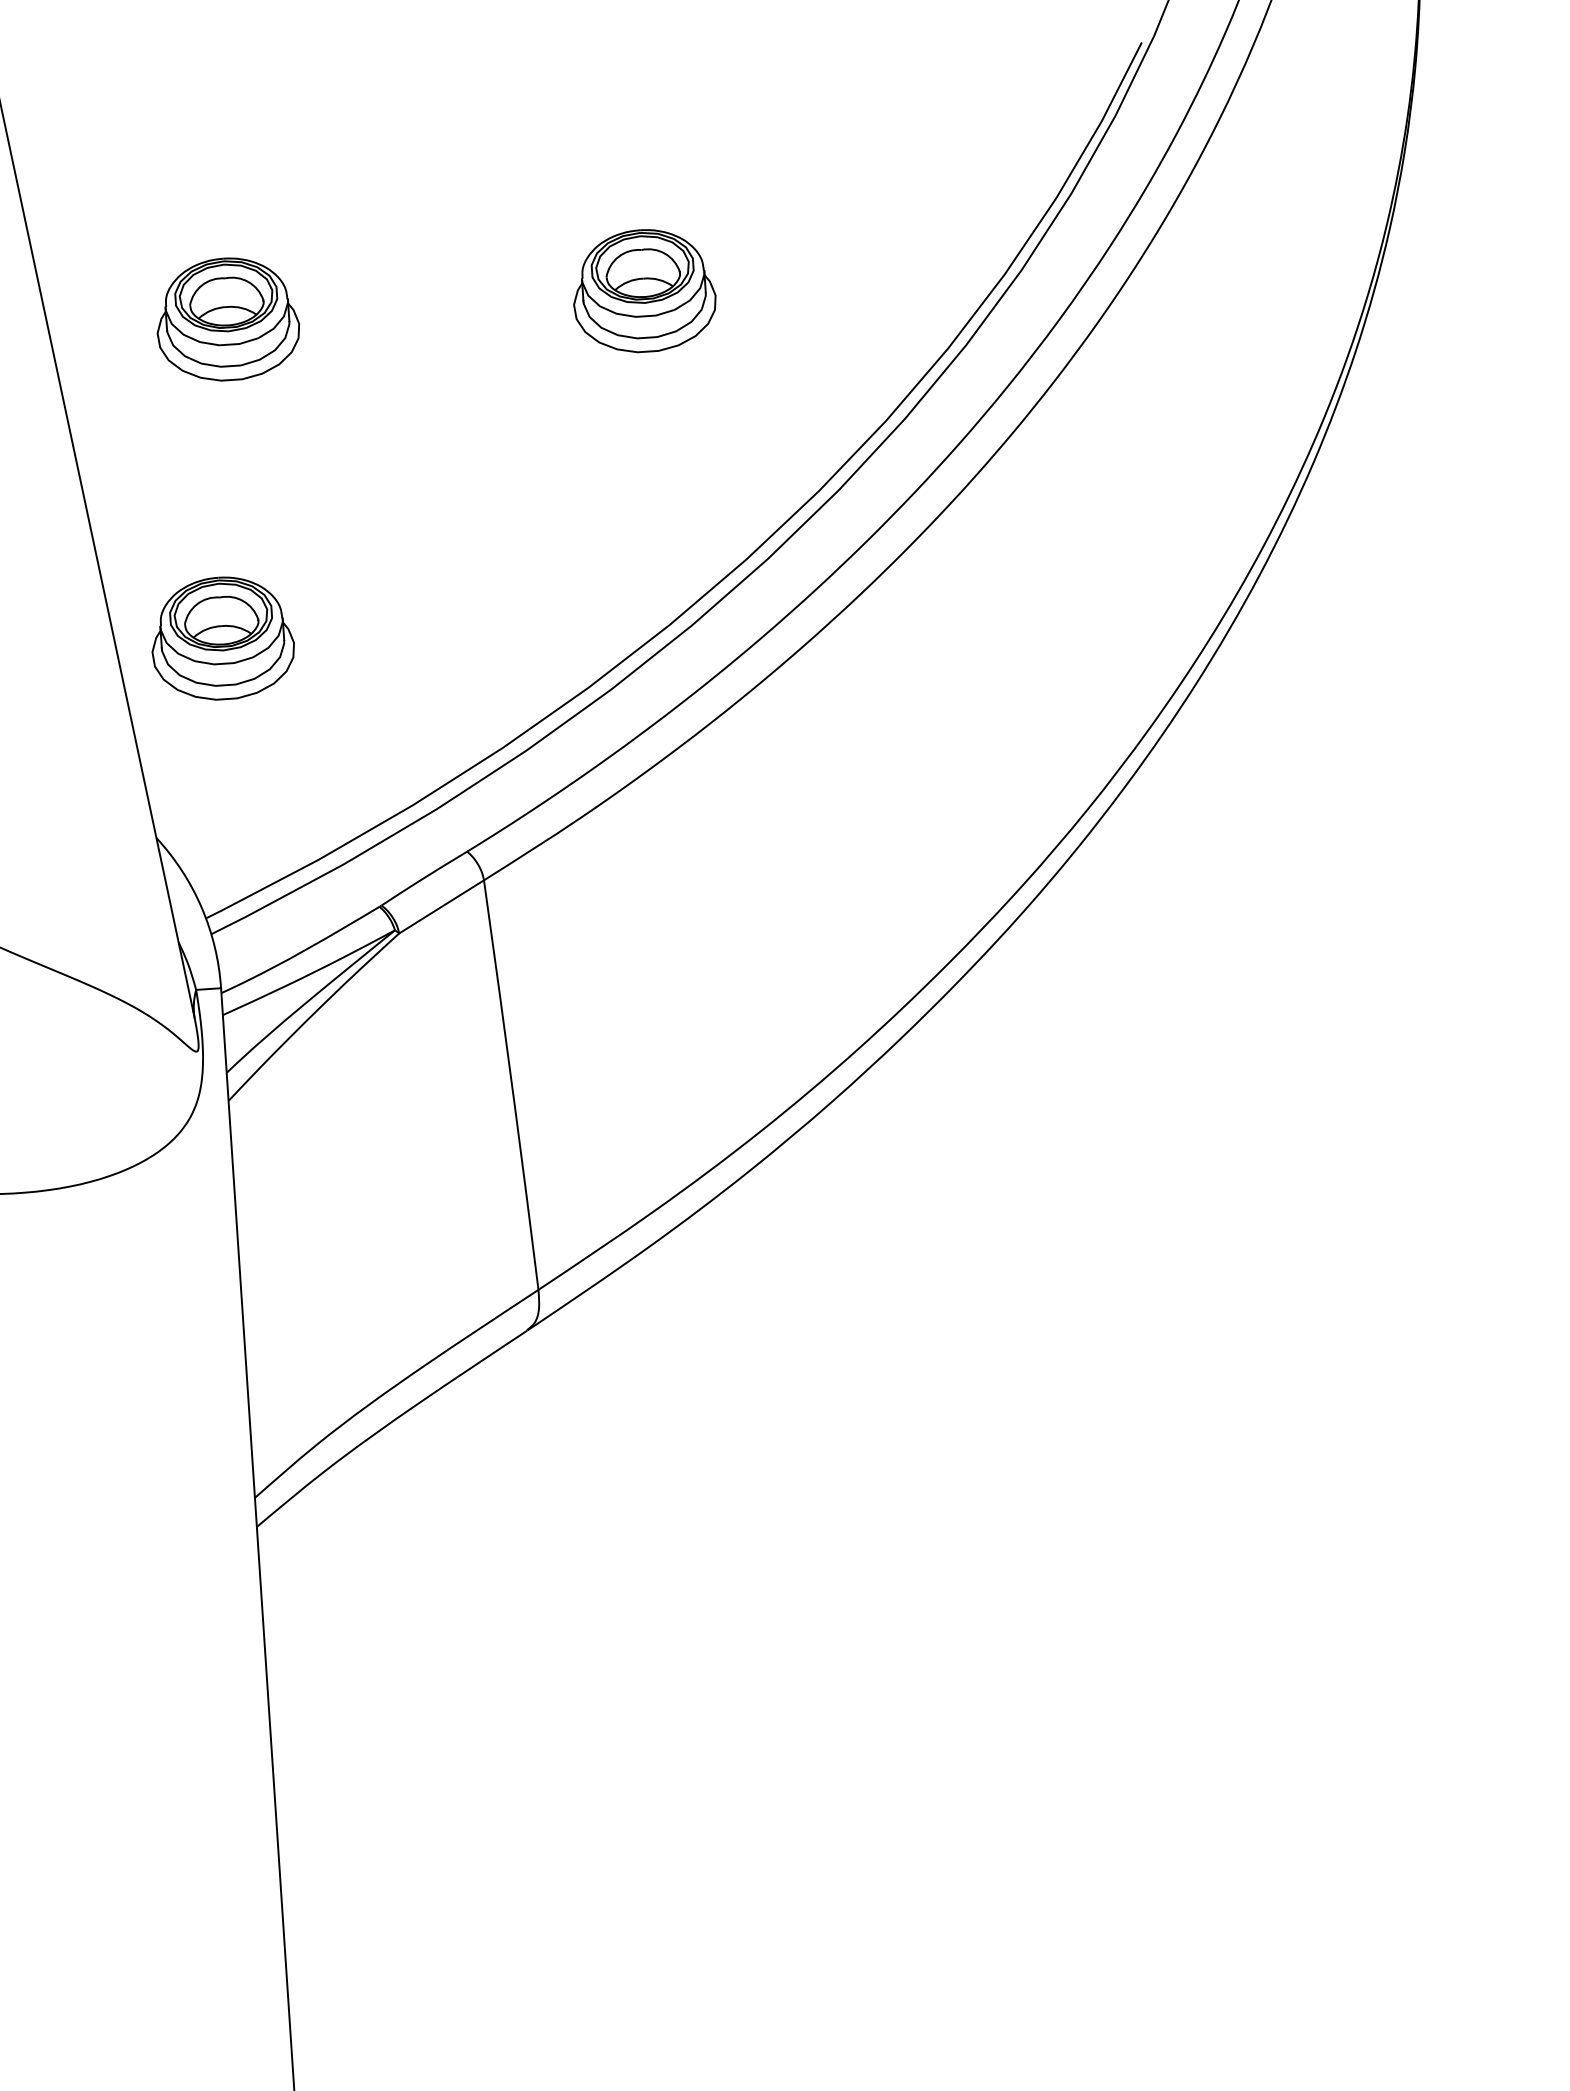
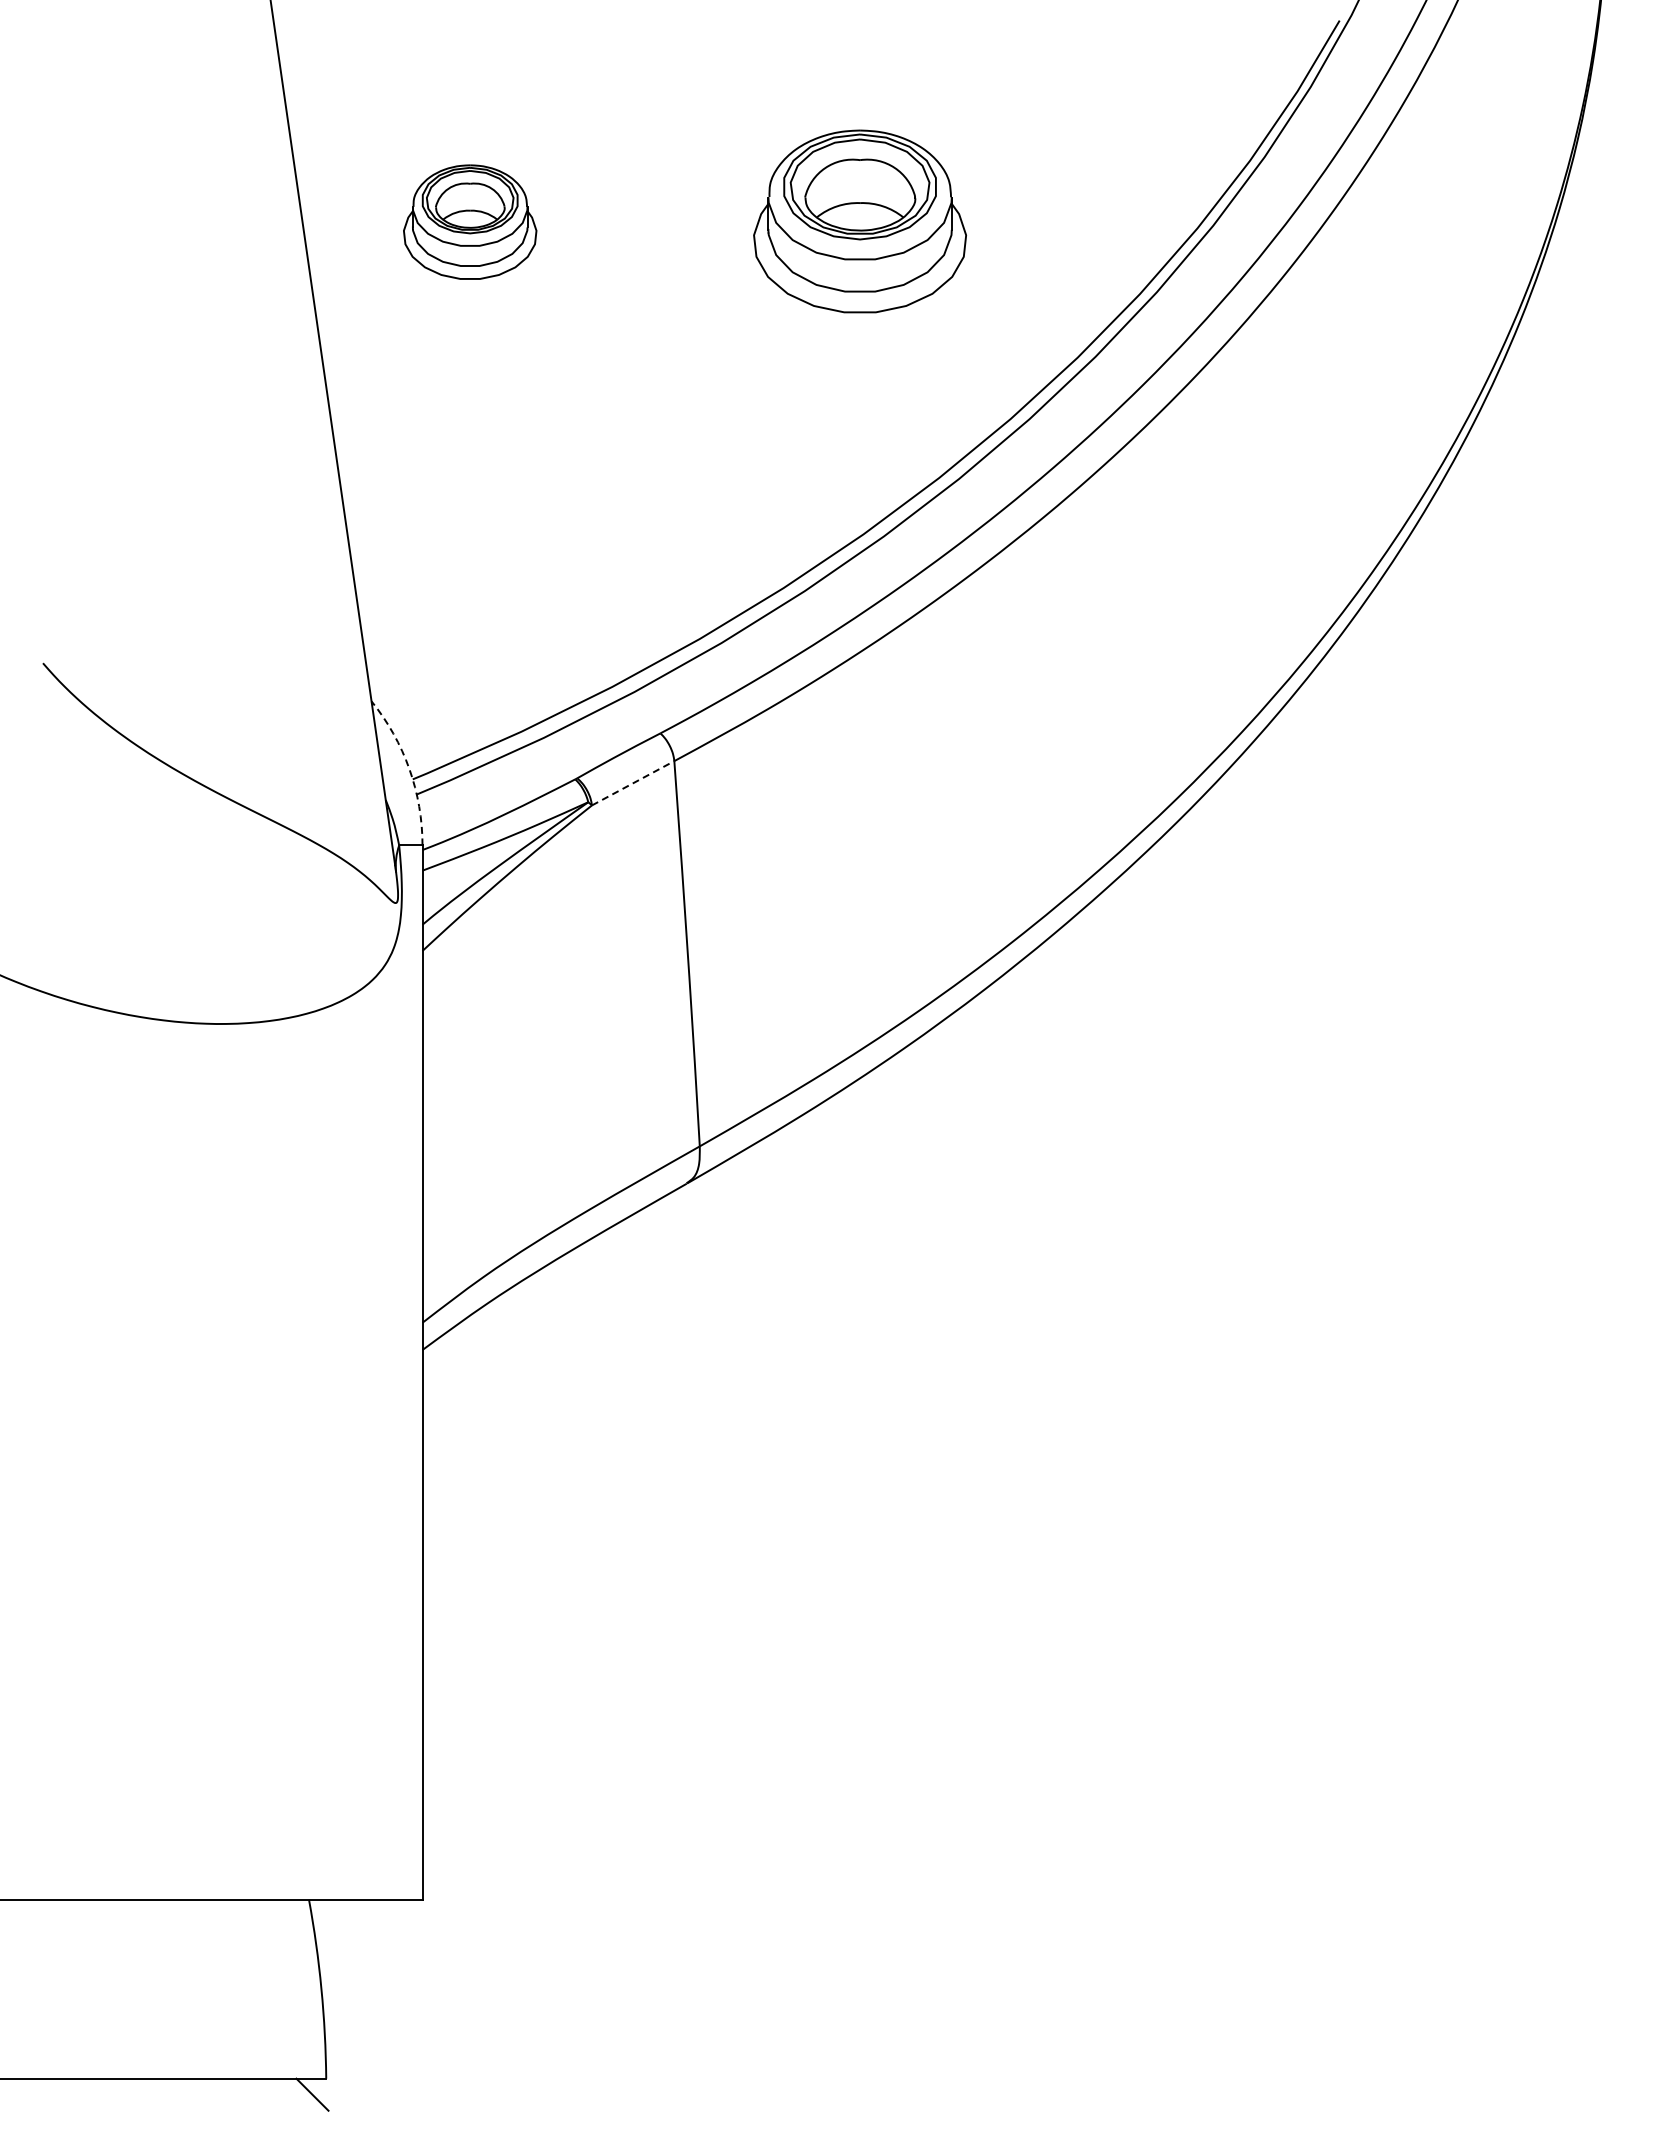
part: (644, 290) -> (860, 221), size x1.6
part: (222, 638) -> (445, 519), removed
line: (441, 907) -> (633, 783), solid -> dashed
arc: (201, 908) -> (409, 769), solid -> dashed

